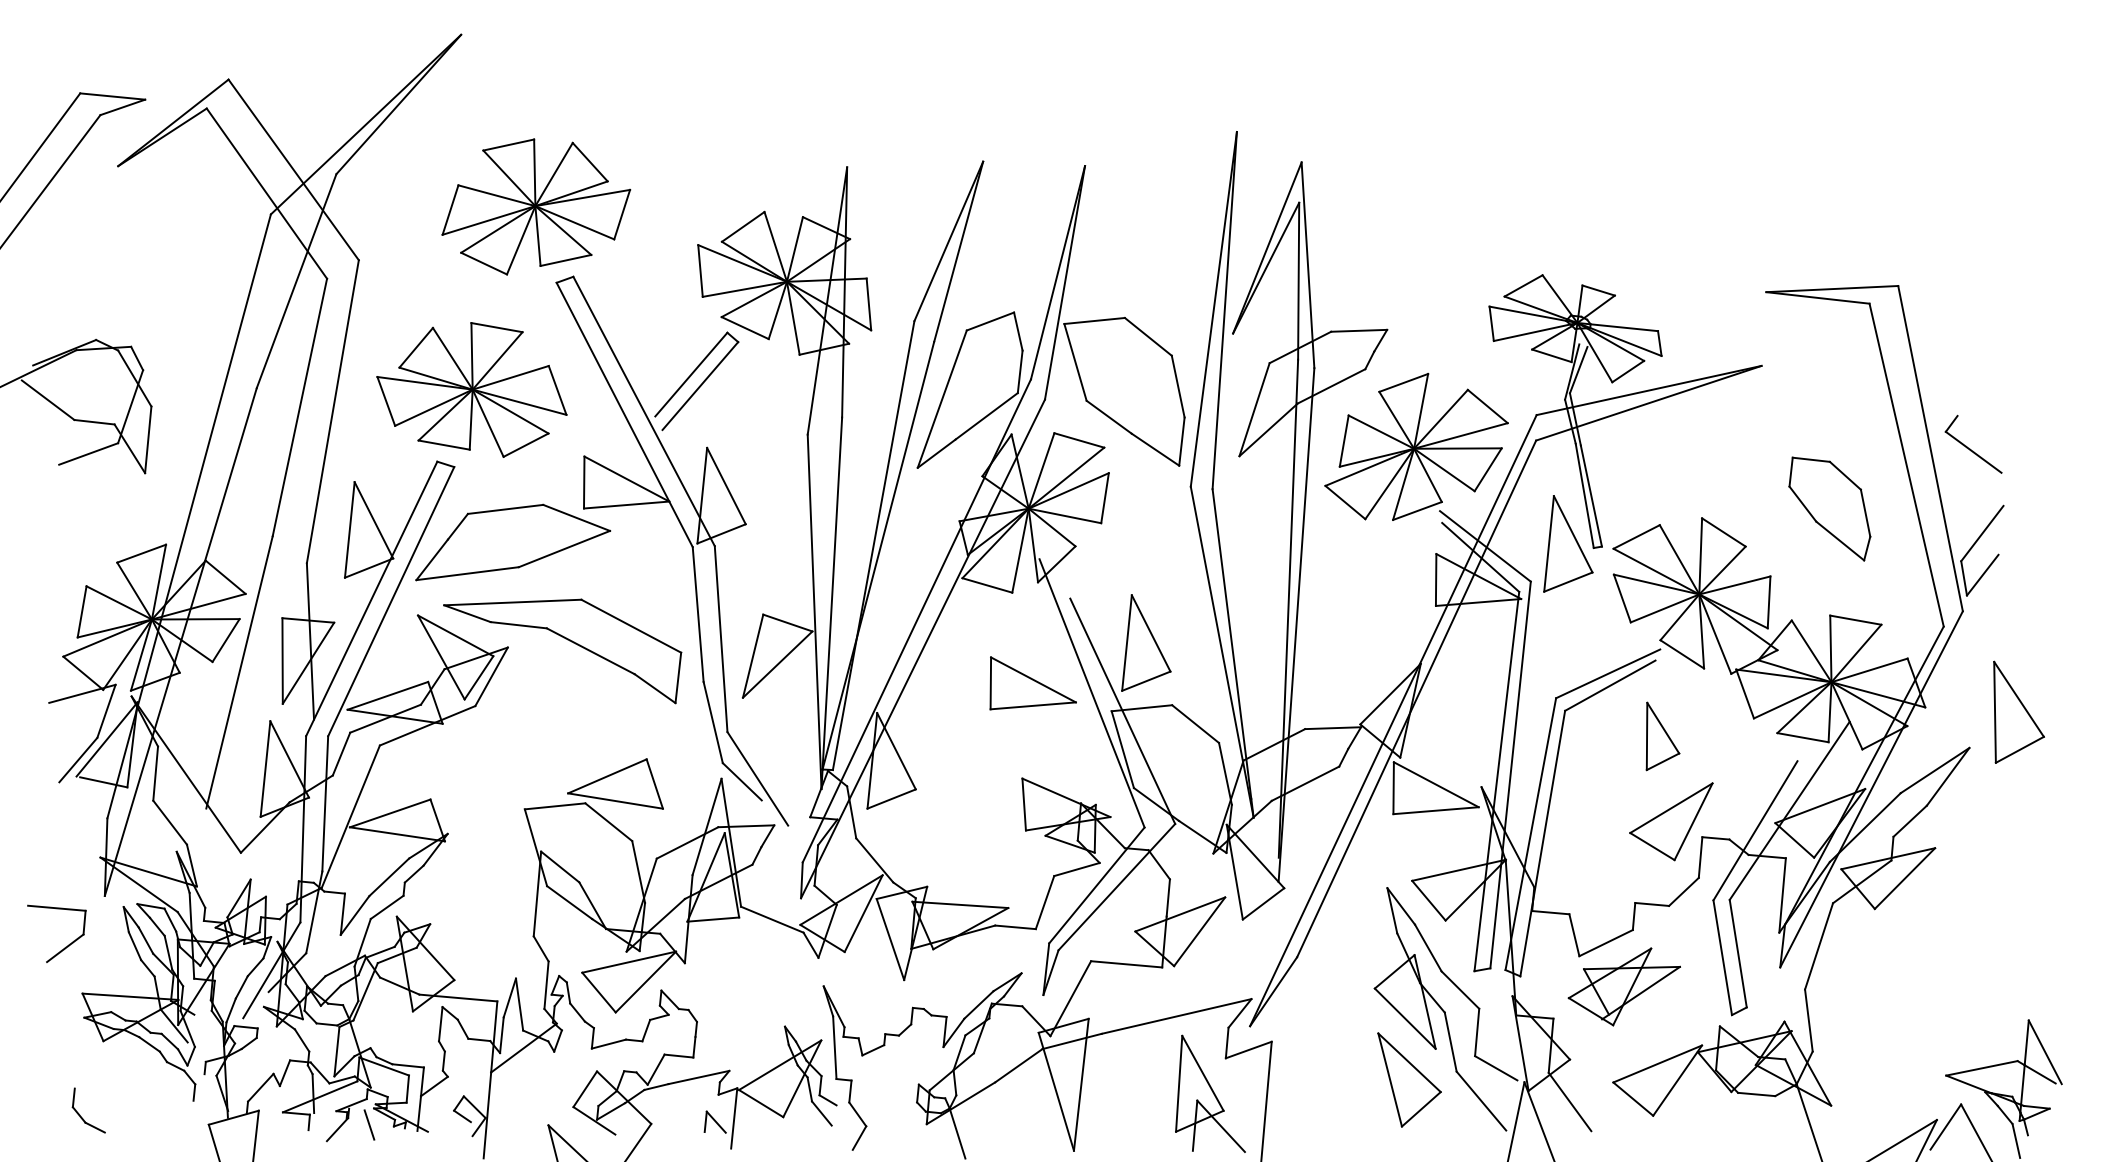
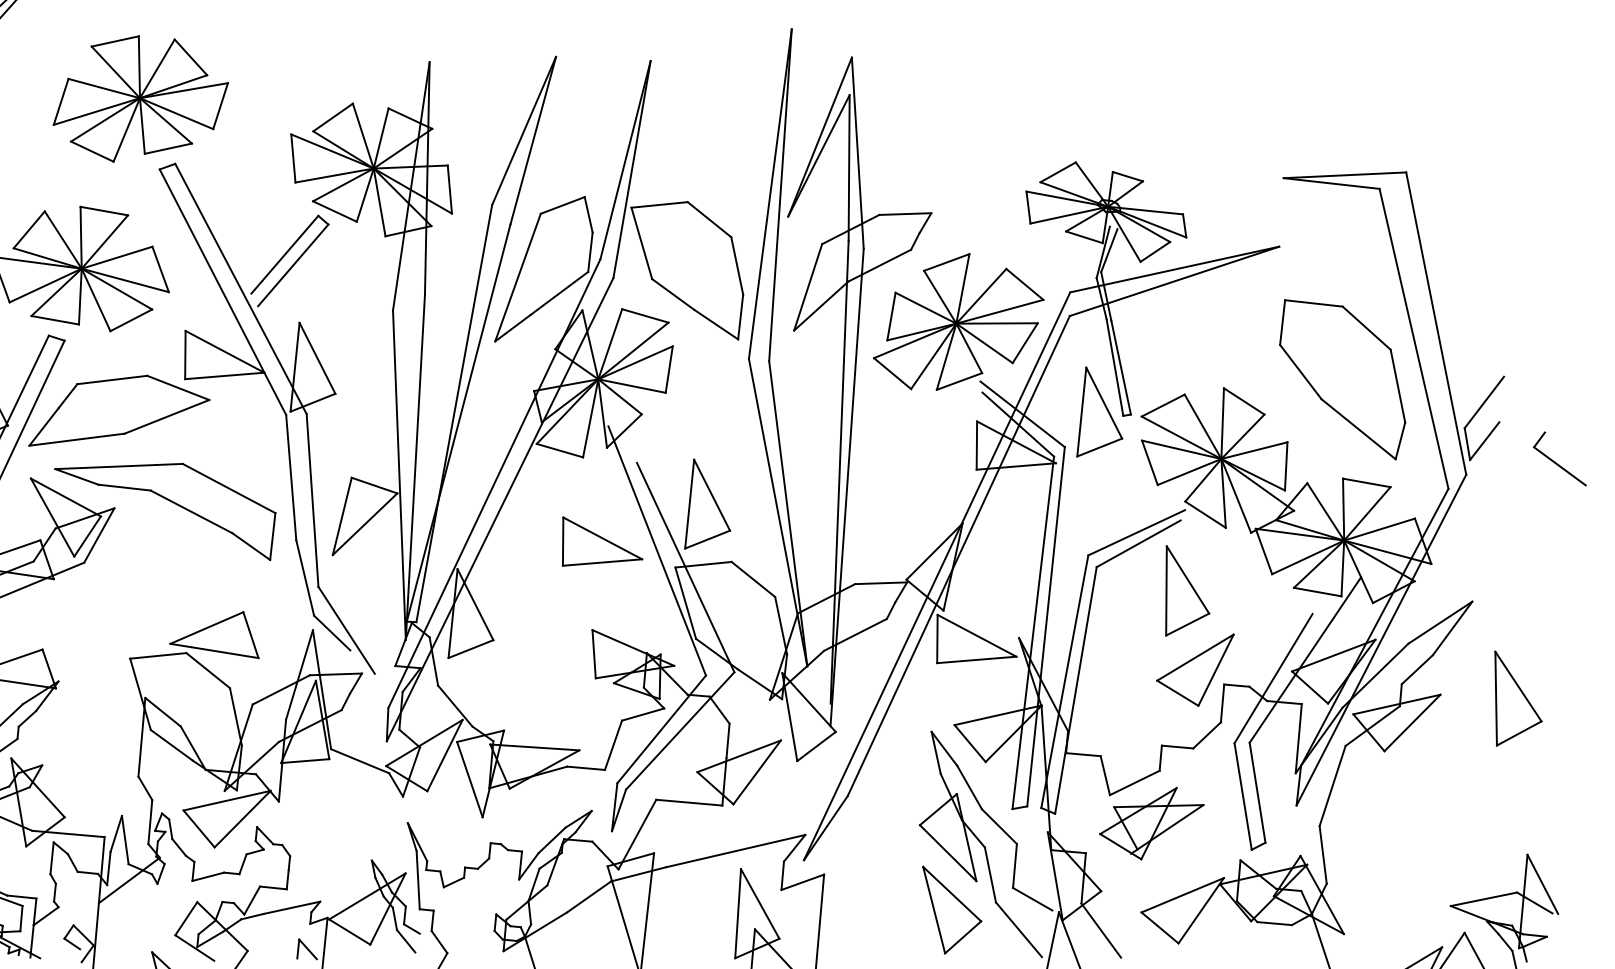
part: (1973, 443) -> (1559, 458), moved
part: (1829, 508) -> (1342, 379), size x1.67
part: (2018, 711) -> (1517, 697), moved
part: (1662, 736) -> (1187, 590), size x1.43

